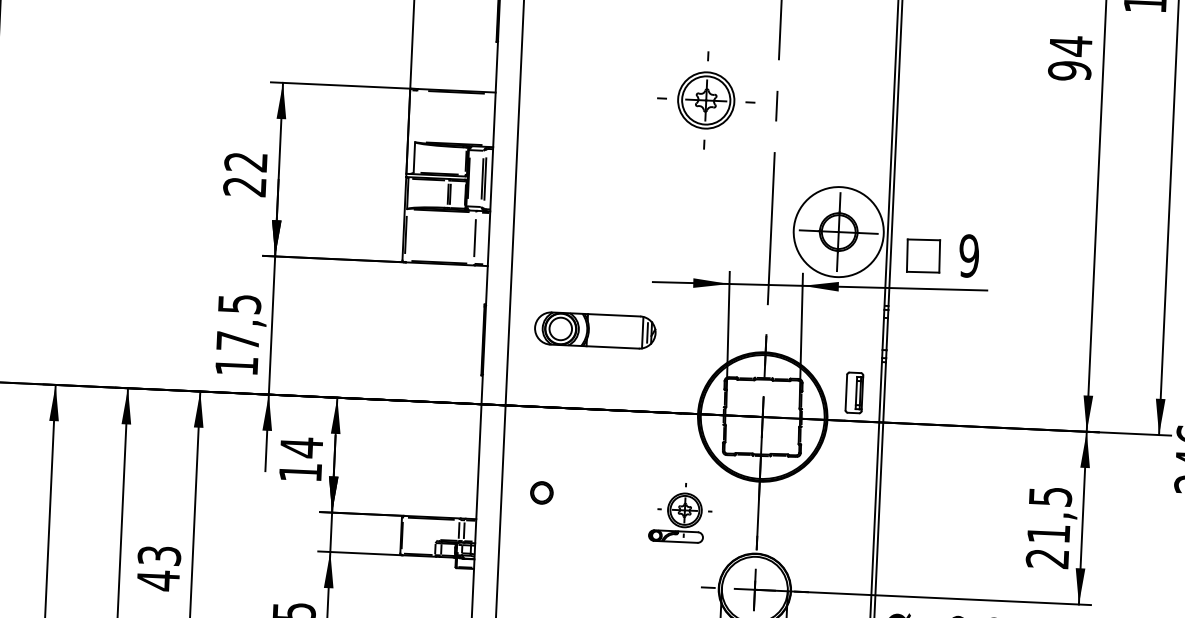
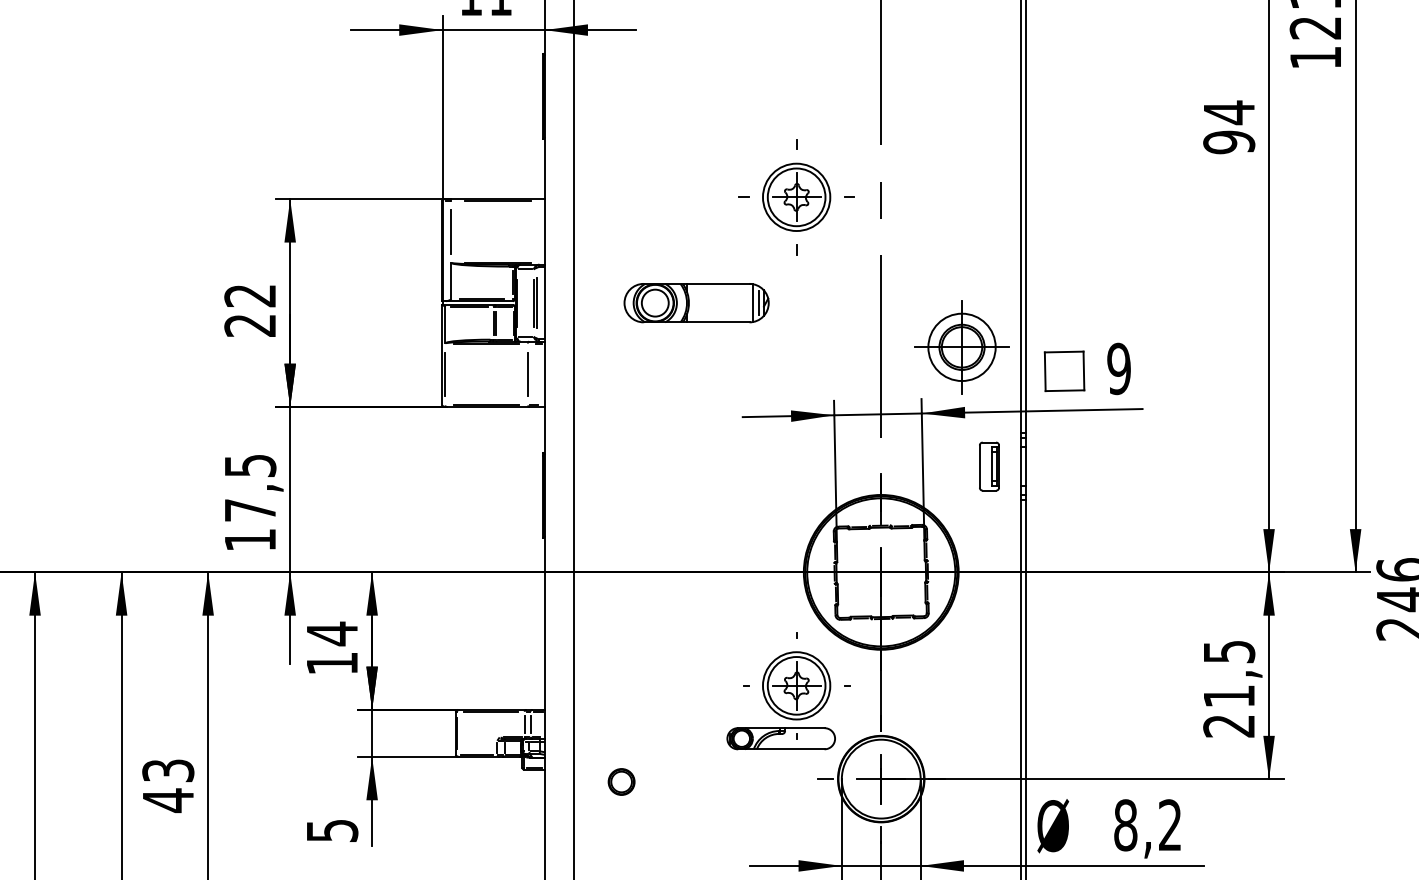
line: (416, 115) -> (451, 231), added
circle: (838, 232) -> (961, 347), size x0.62
part: (595, 330) -> (696, 303), moved
part: (854, 392) -> (989, 466), moved
part: (541, 492) -> (621, 781), moved
part: (680, 513) -> (788, 691), size x1.67

